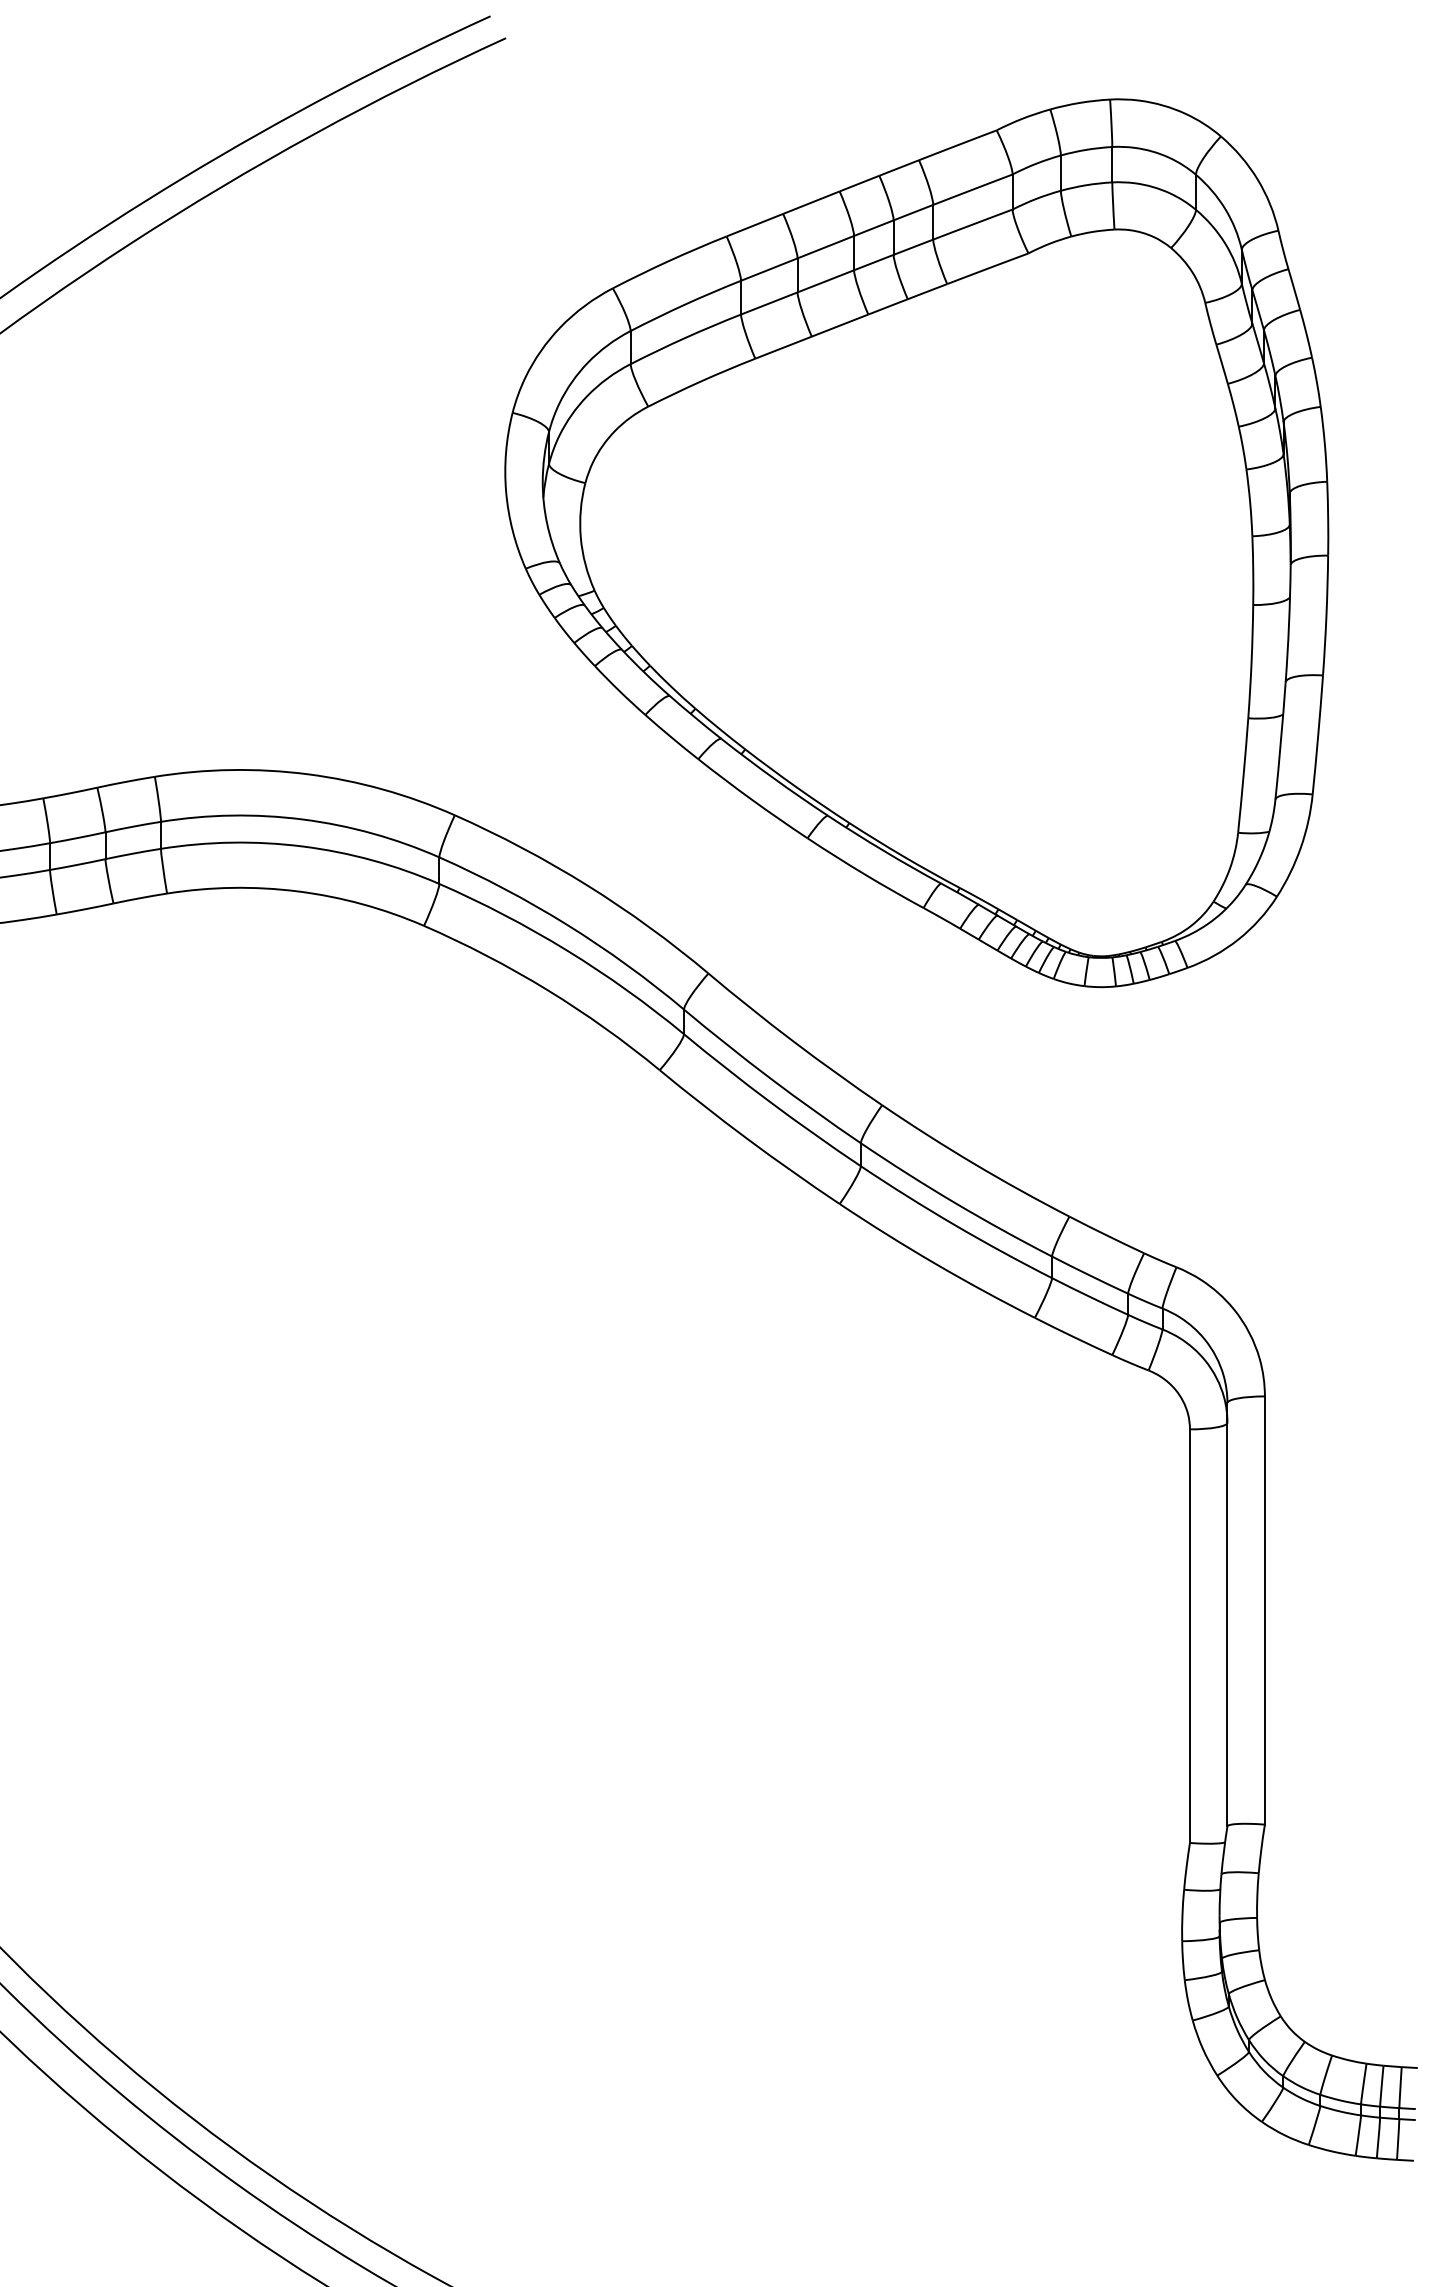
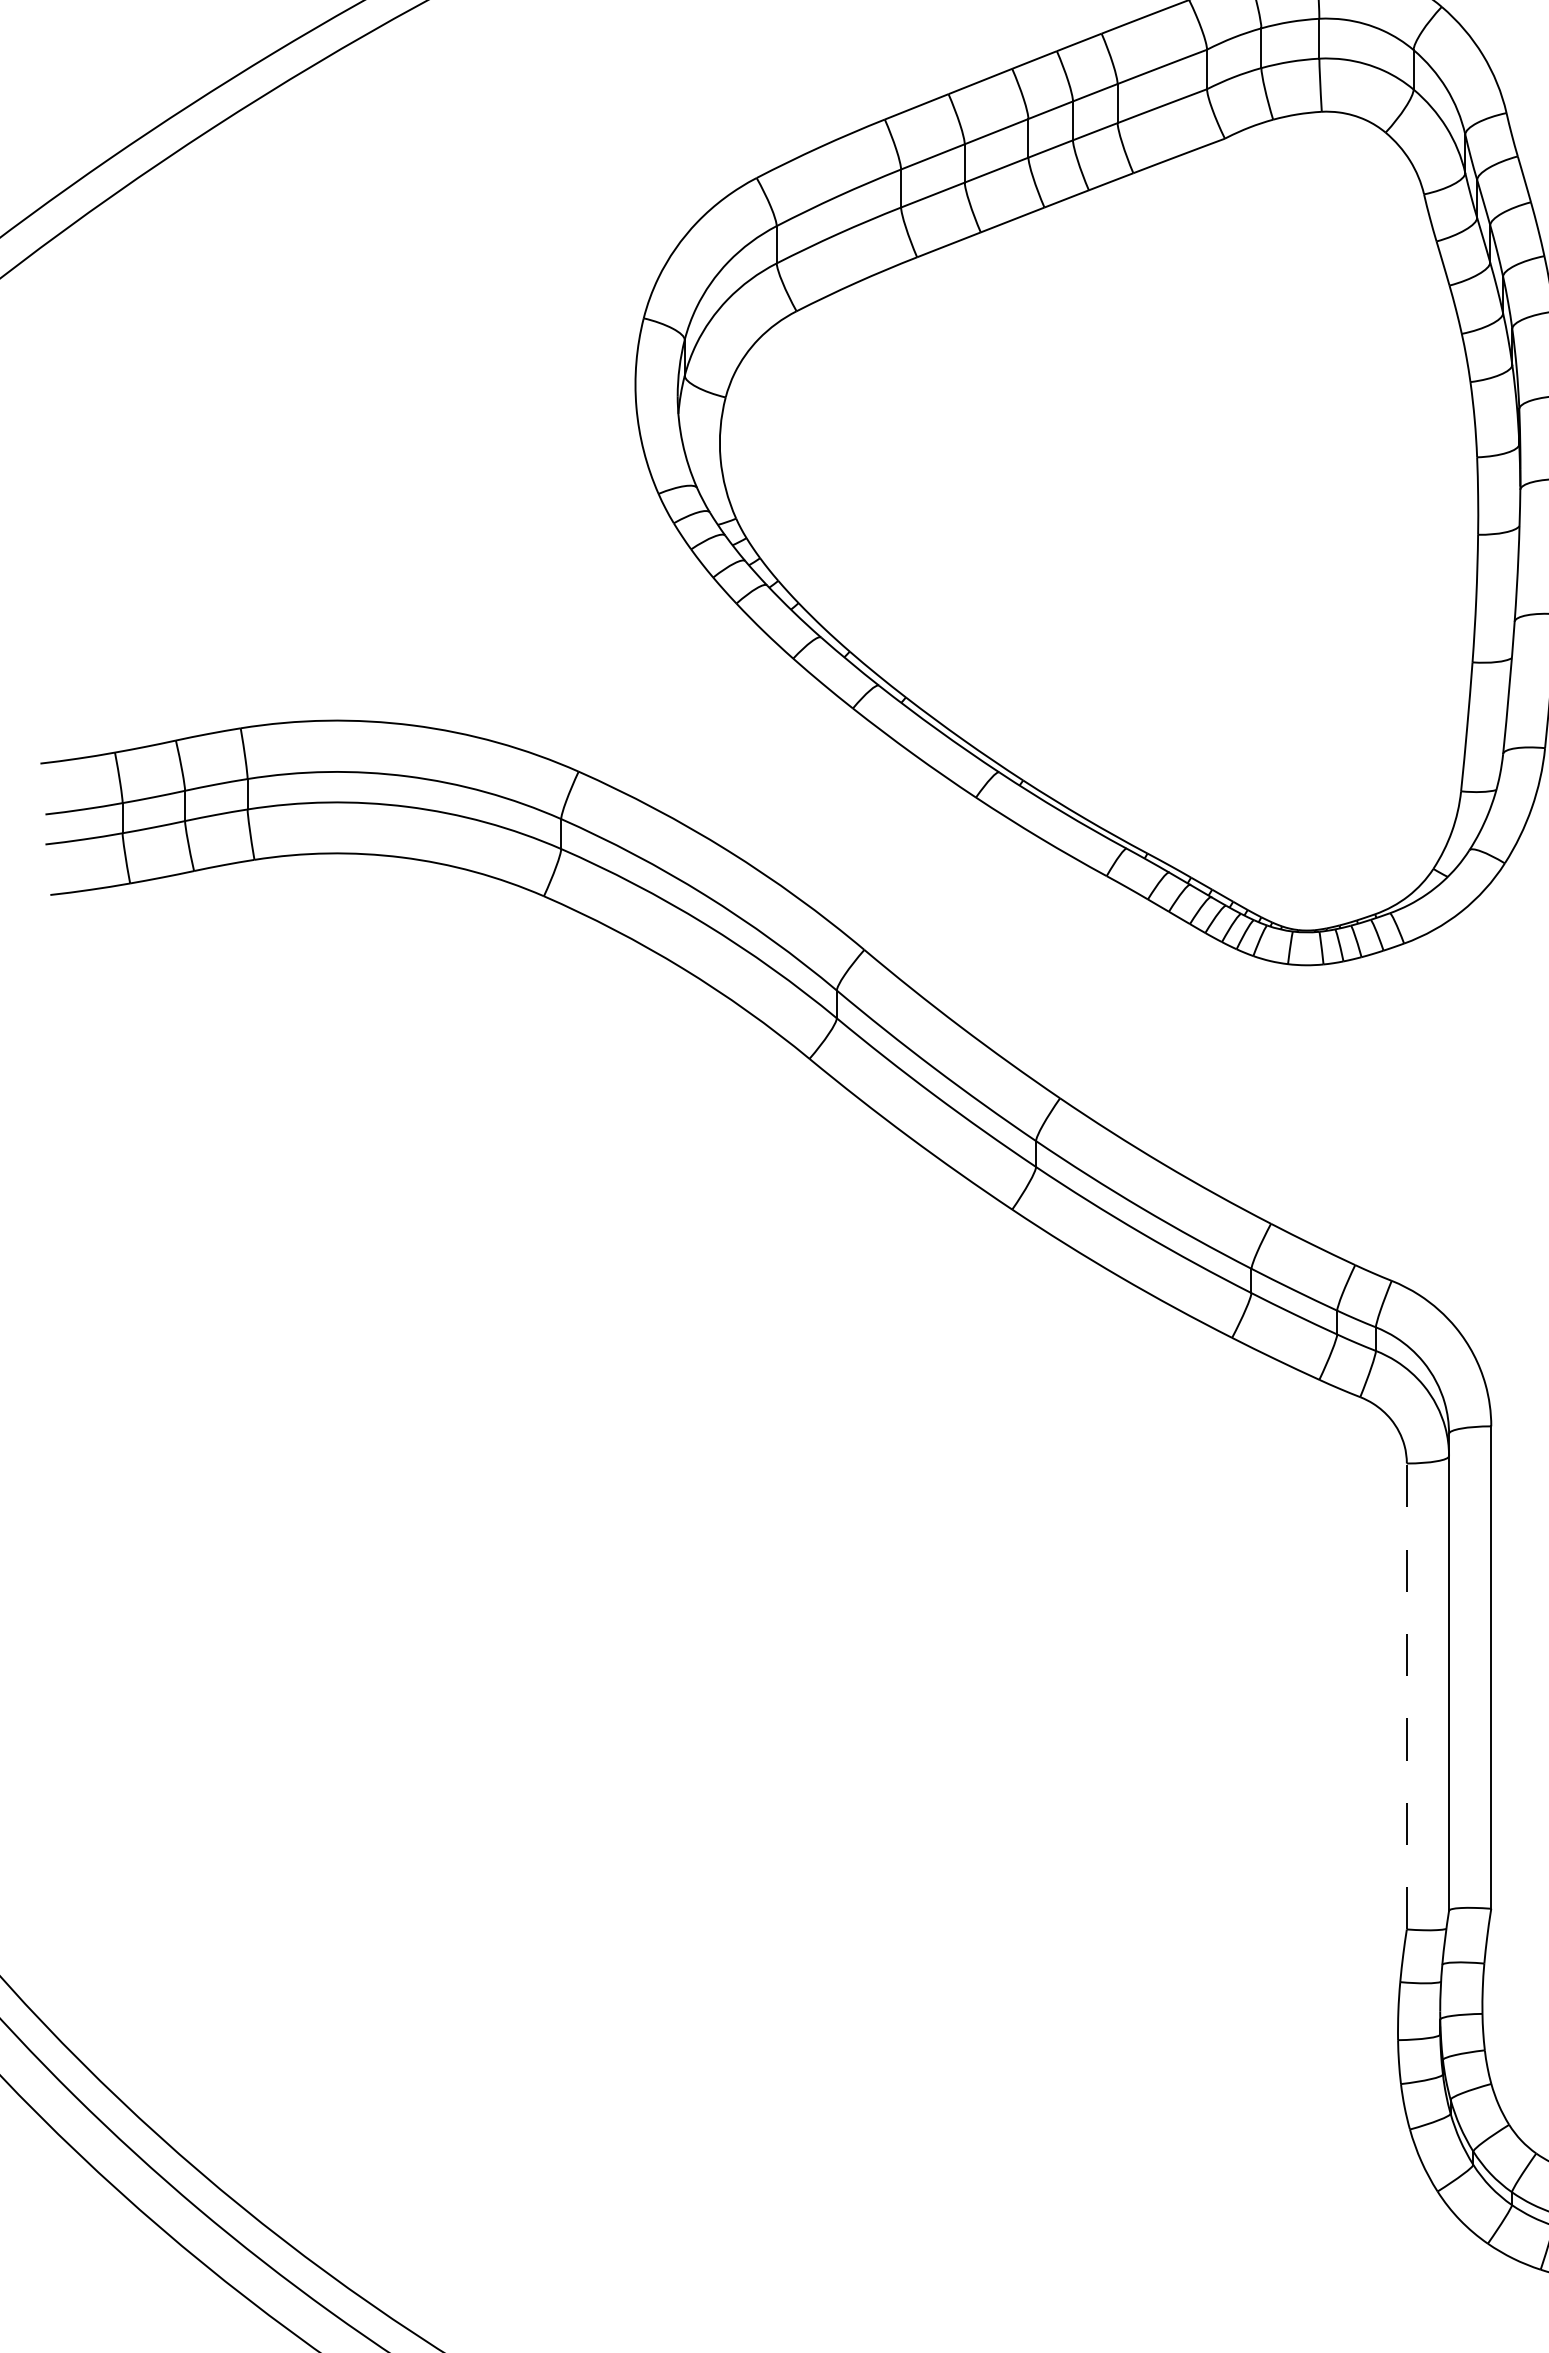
line: (1189, 1636) -> (1406, 1696), solid -> dashed

